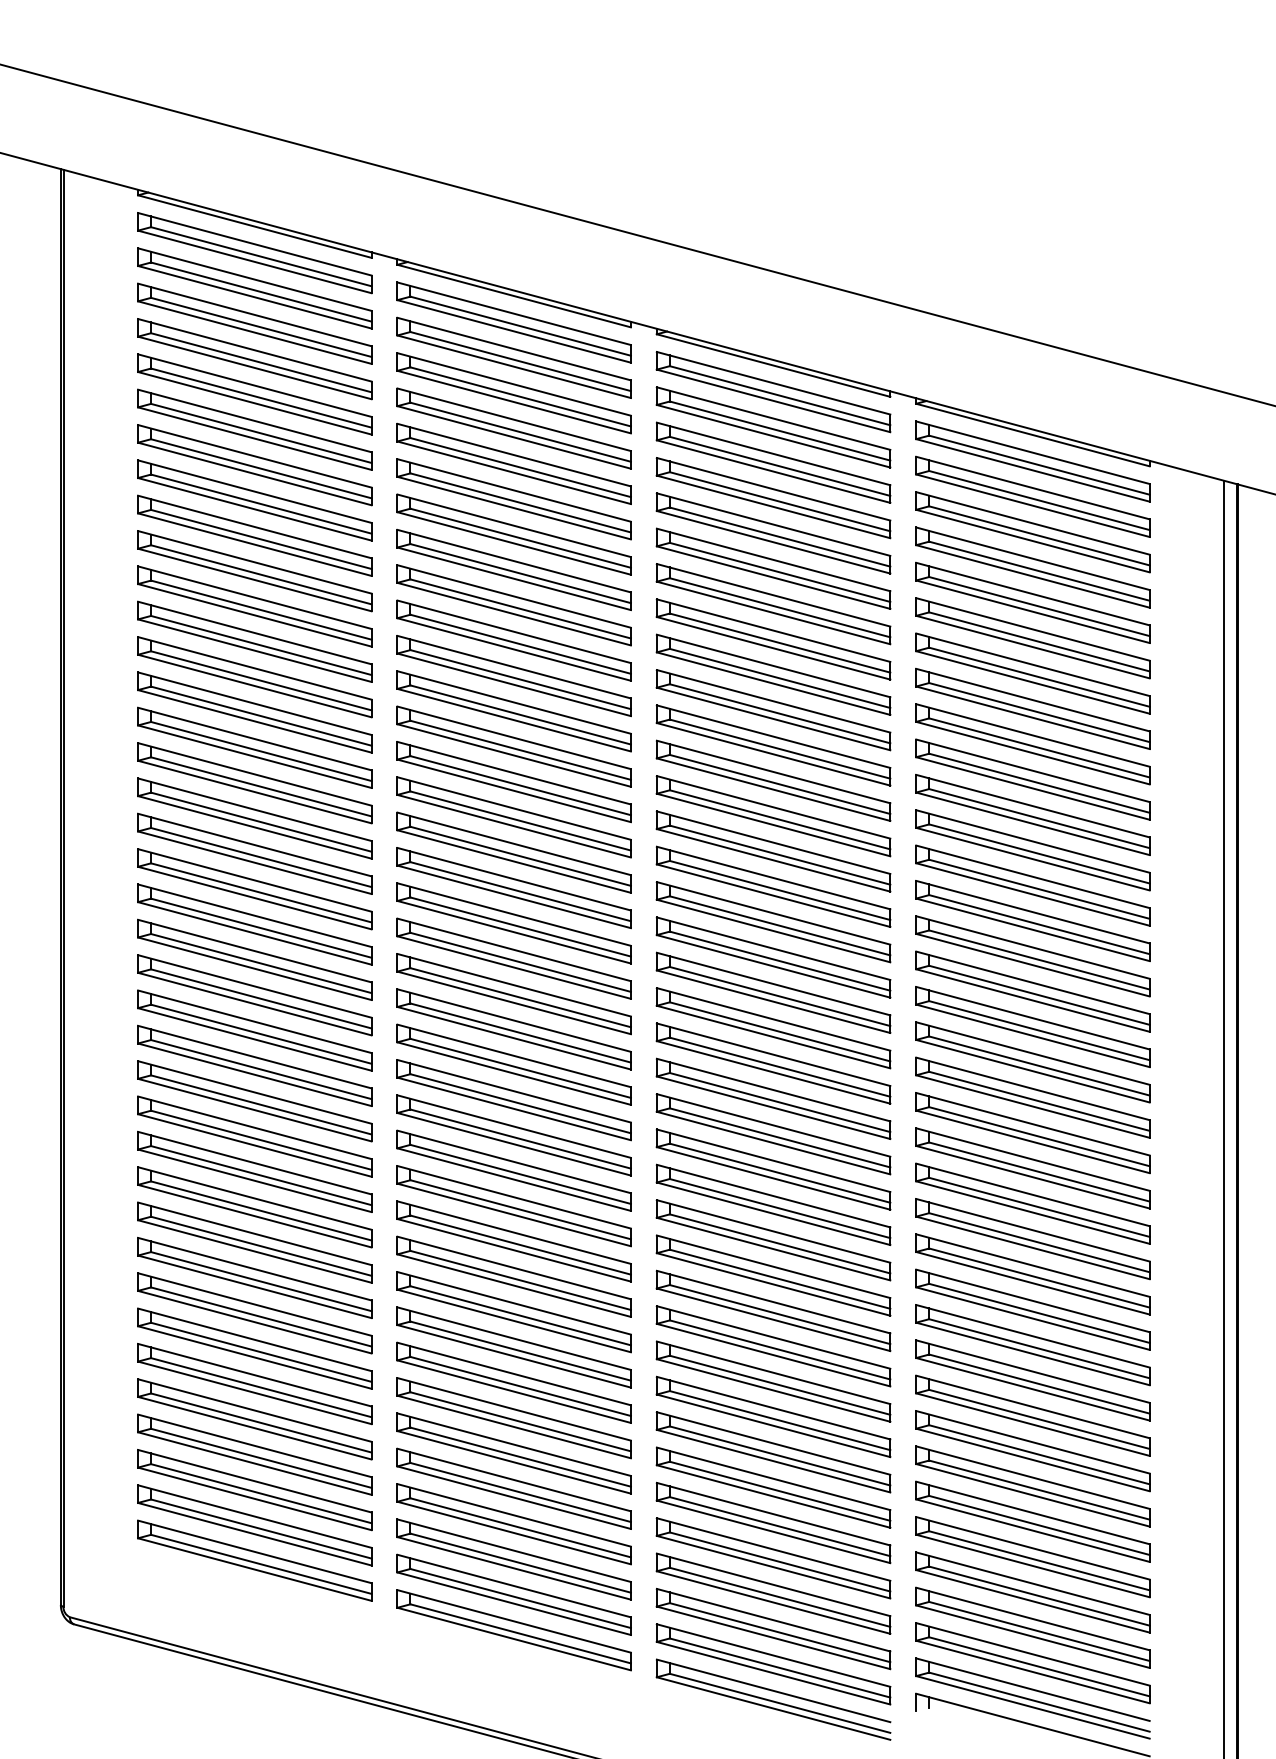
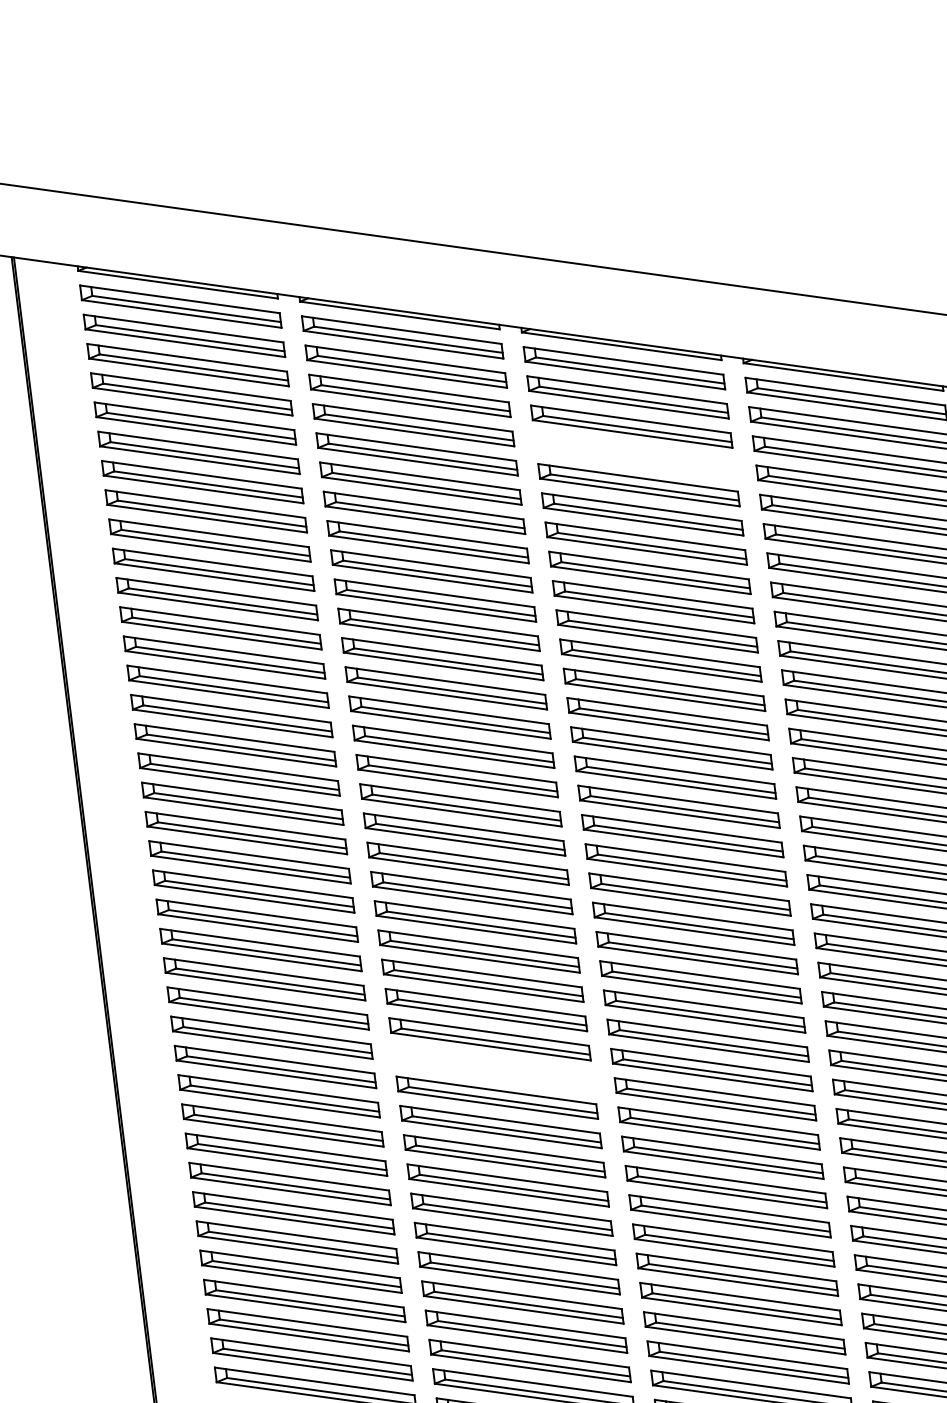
part: (773, 498) -> (635, 456), removed
part: (513, 1206) -> (493, 1068), removed

